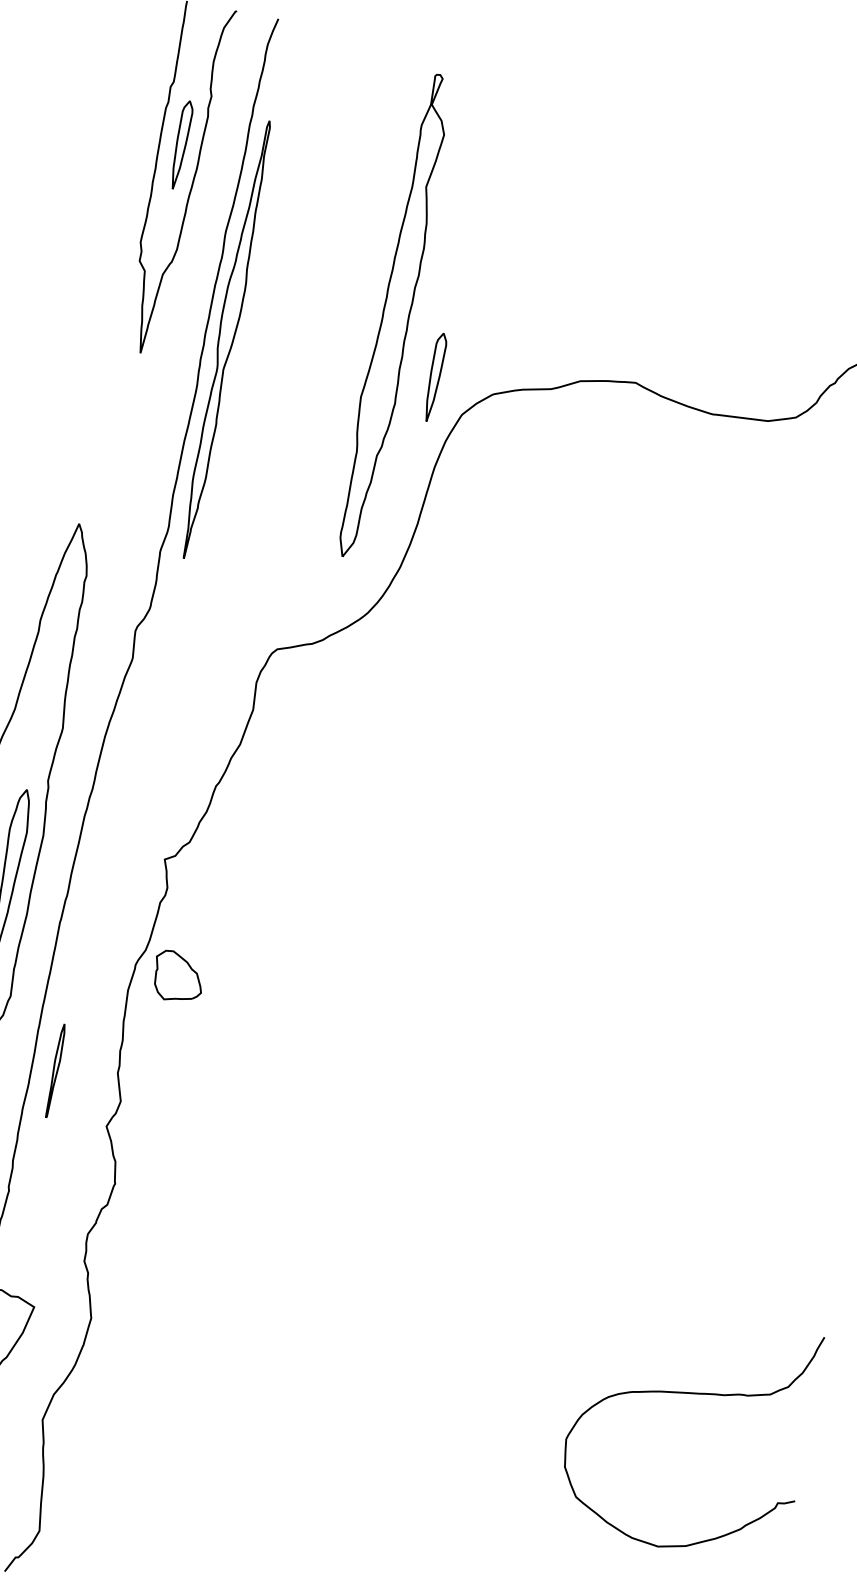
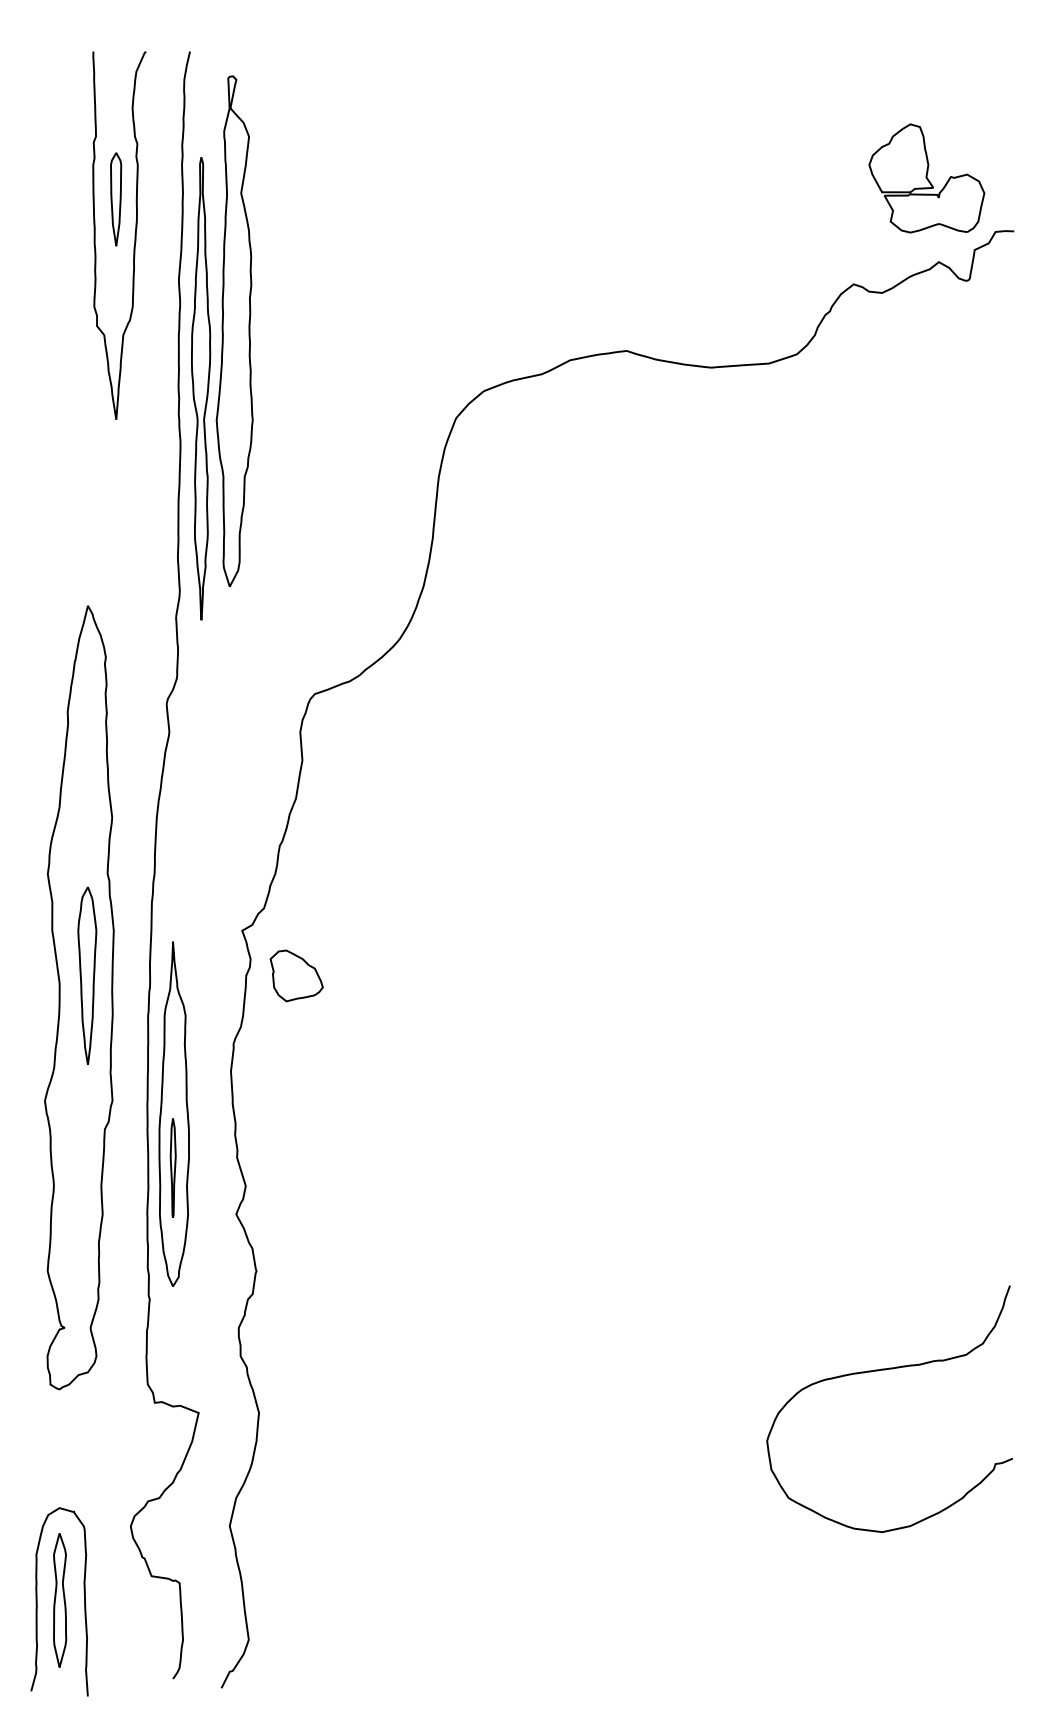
part: (394, 315) -> (234, 330), moved
part: (435, 377) -> (421, 385), removed
part: (178, 976) -> (296, 975), moved
part: (65, 1019) -> (173, 1113), added

